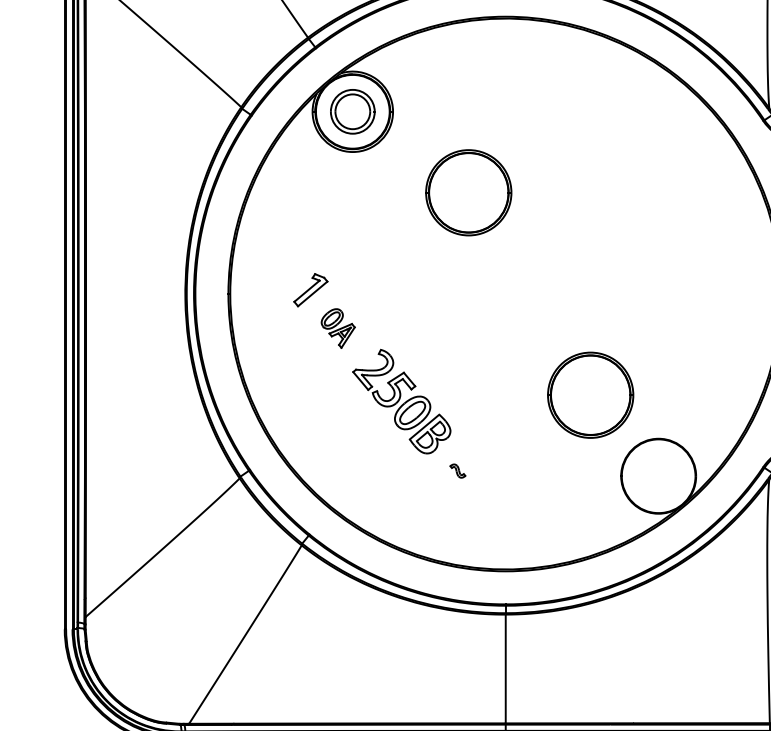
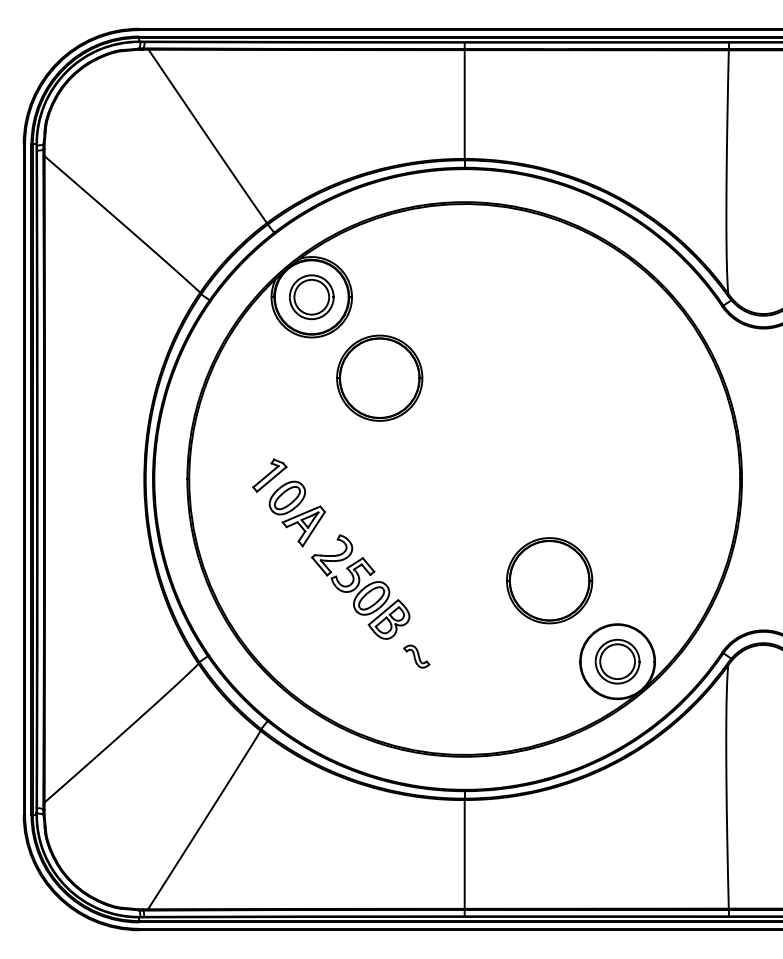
part: (468, 192) -> (379, 377), moved
part: (337, 328) -> (296, 513), size x1.67
part: (457, 471) -> (416, 656), size x1.67
part: (658, 476) -> (617, 661), added

